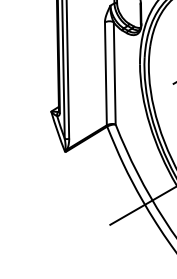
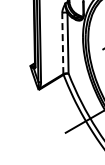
line: (105, 73) -> (62, 43), solid -> dashed

